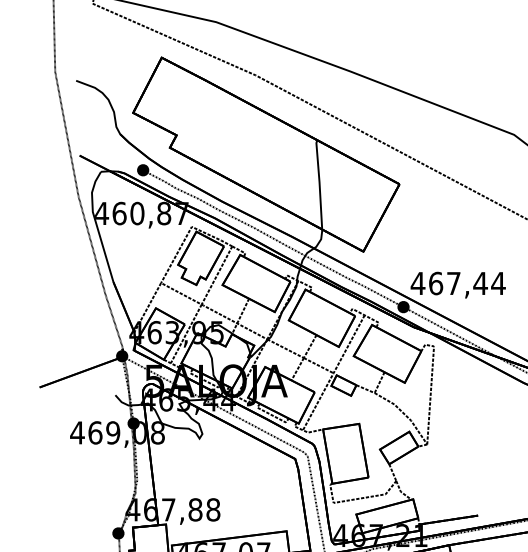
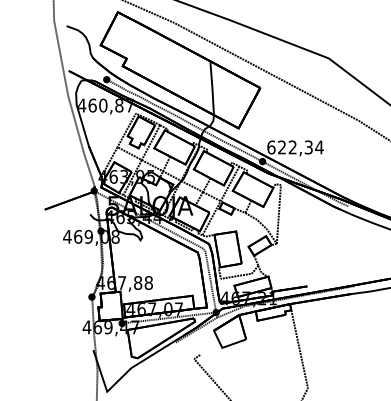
text: (450, 283) -> (290, 147), 467,44 -> 622,34

